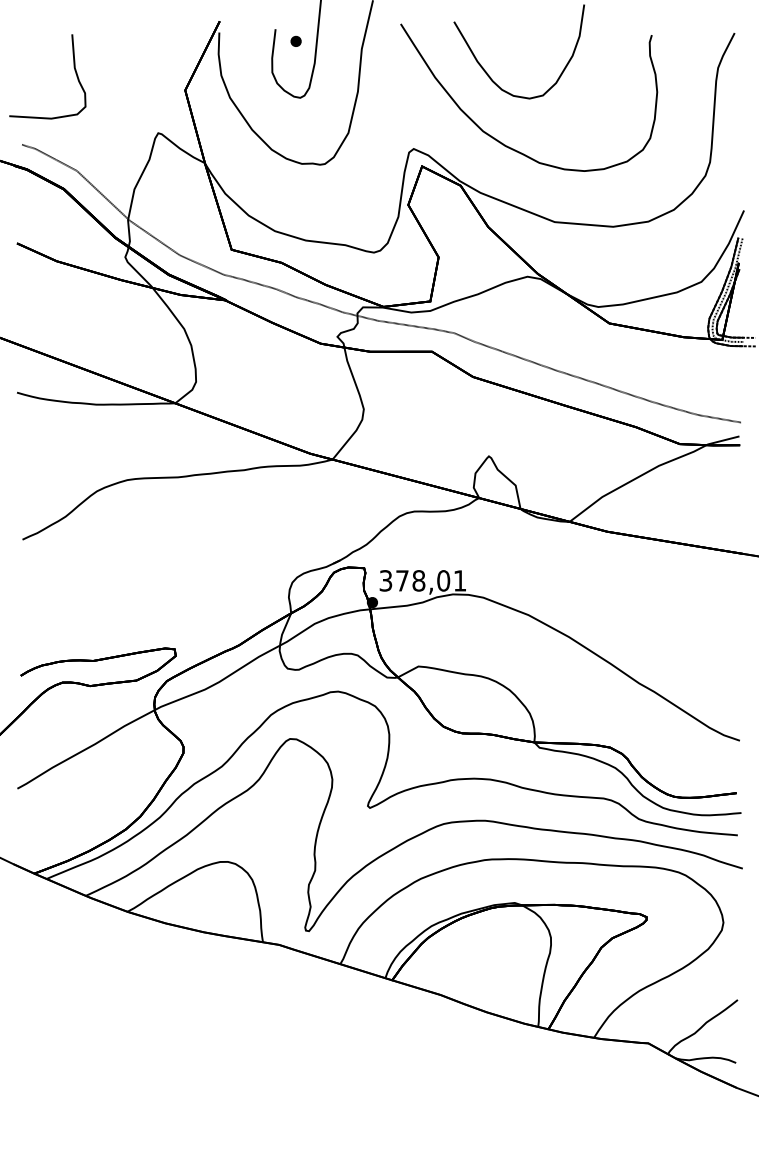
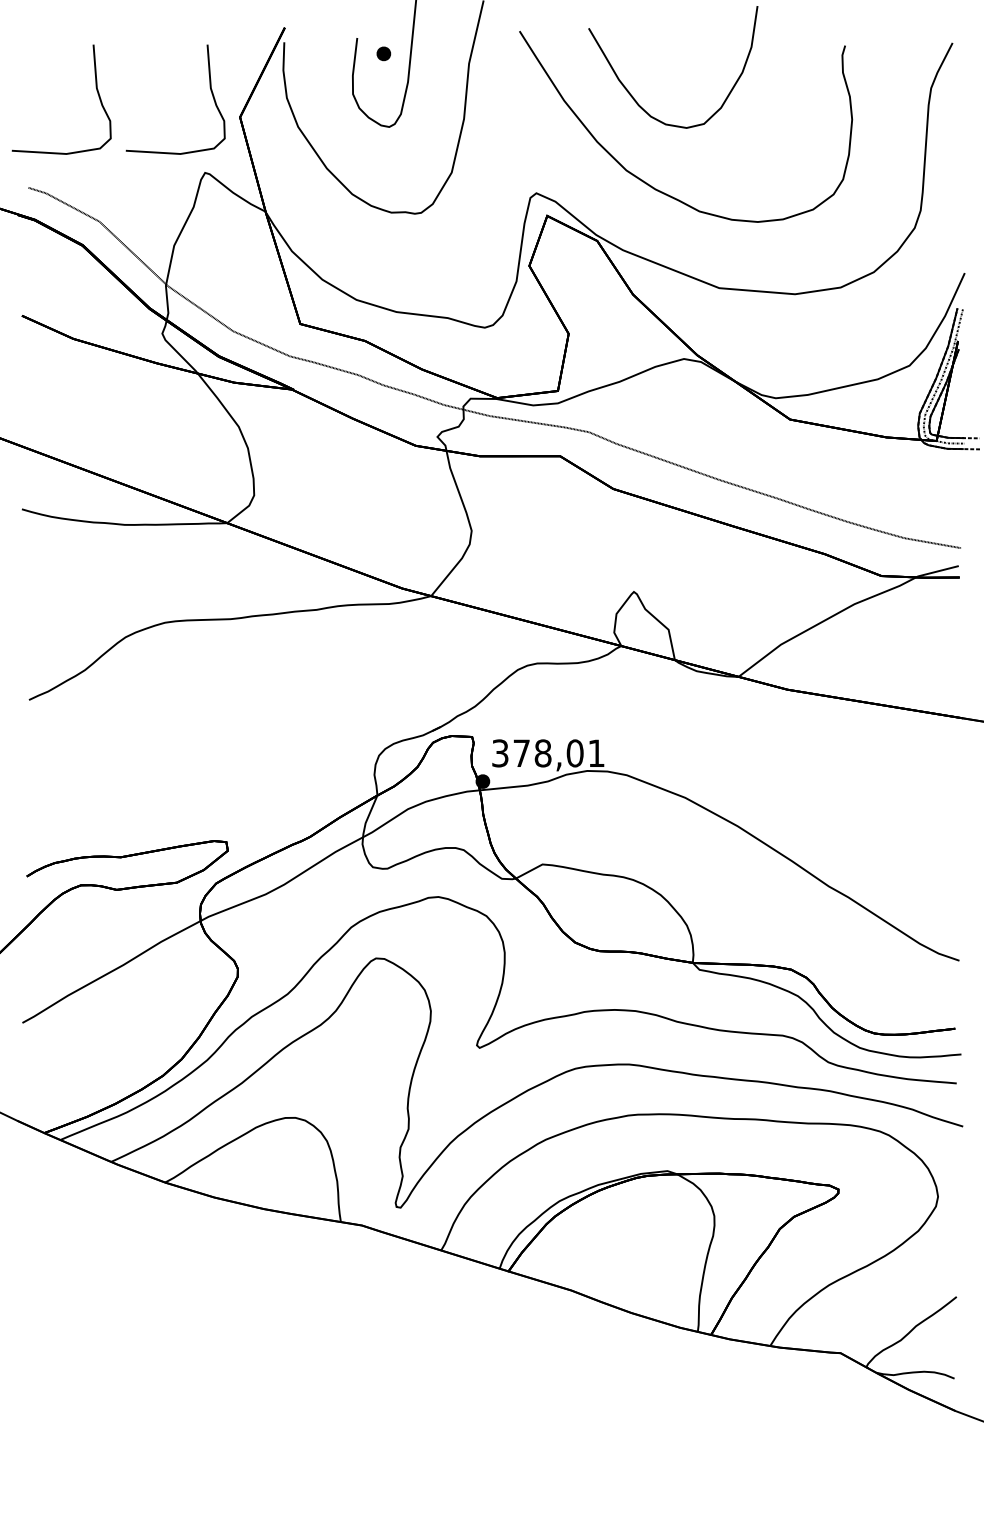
curve: (161, 67) -> (209, 87), added

